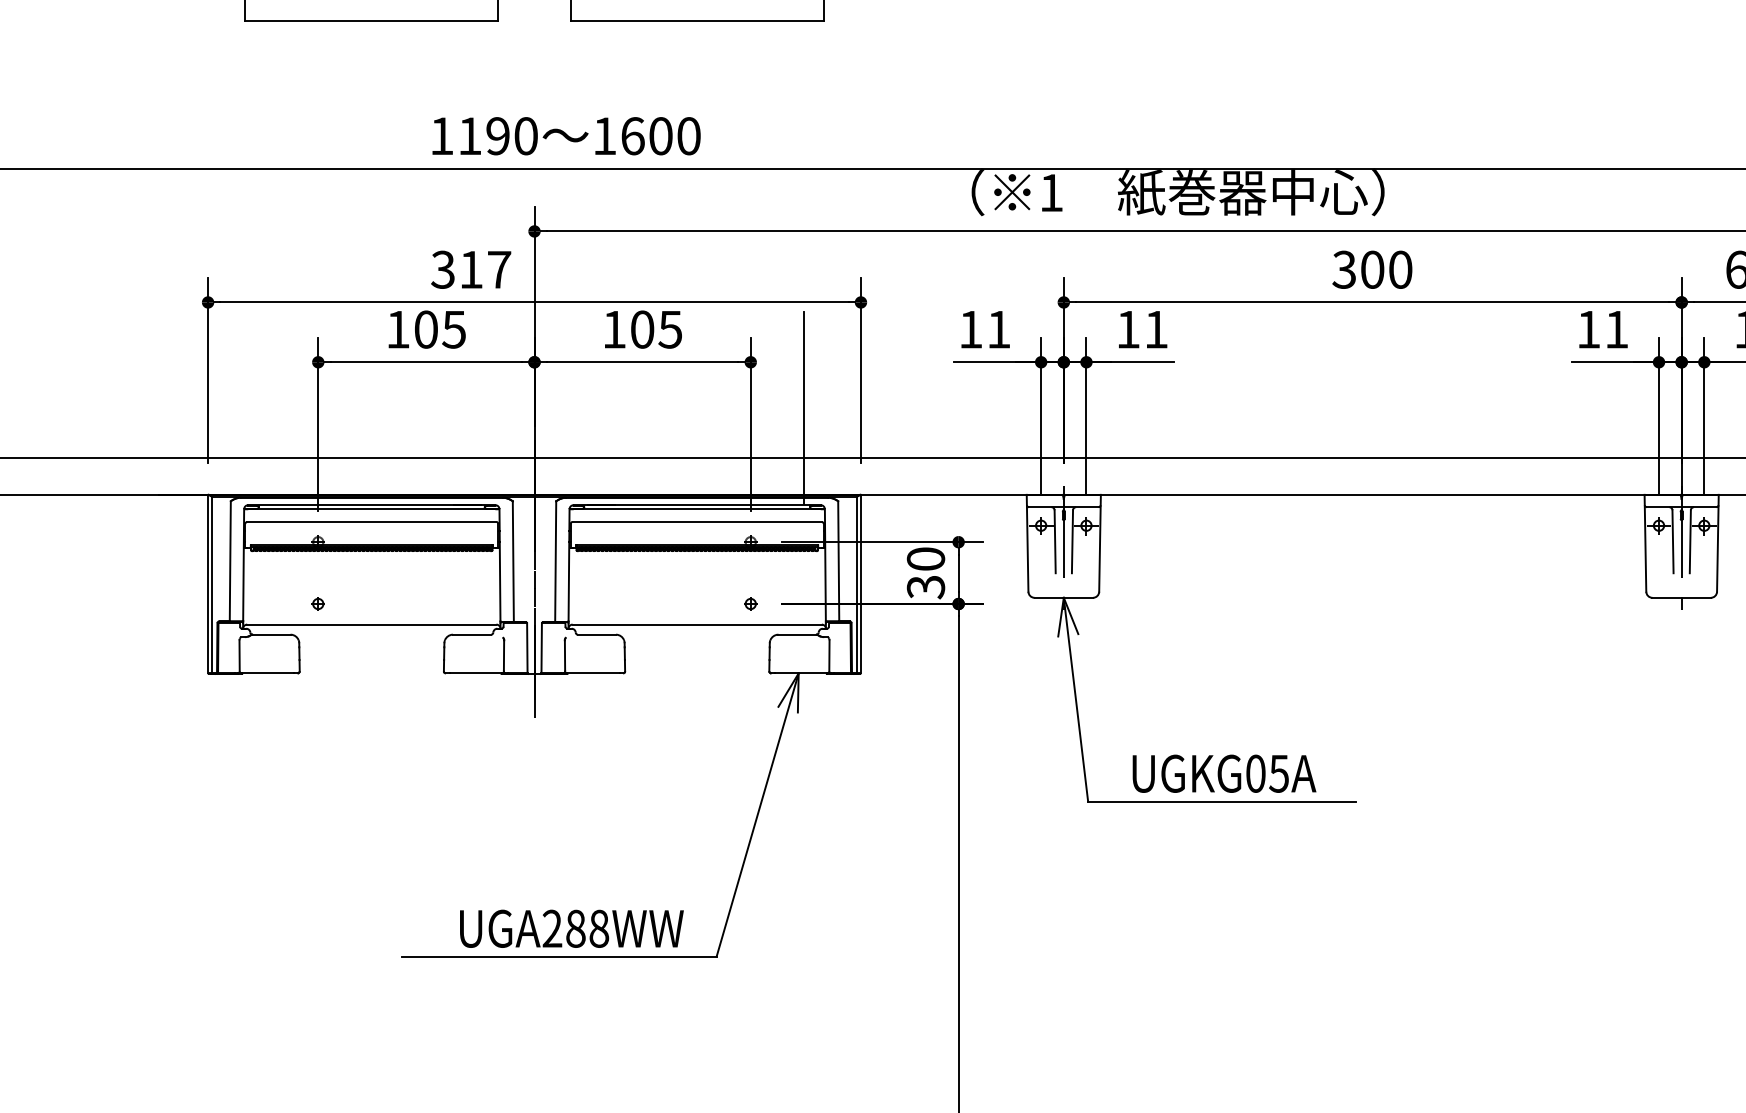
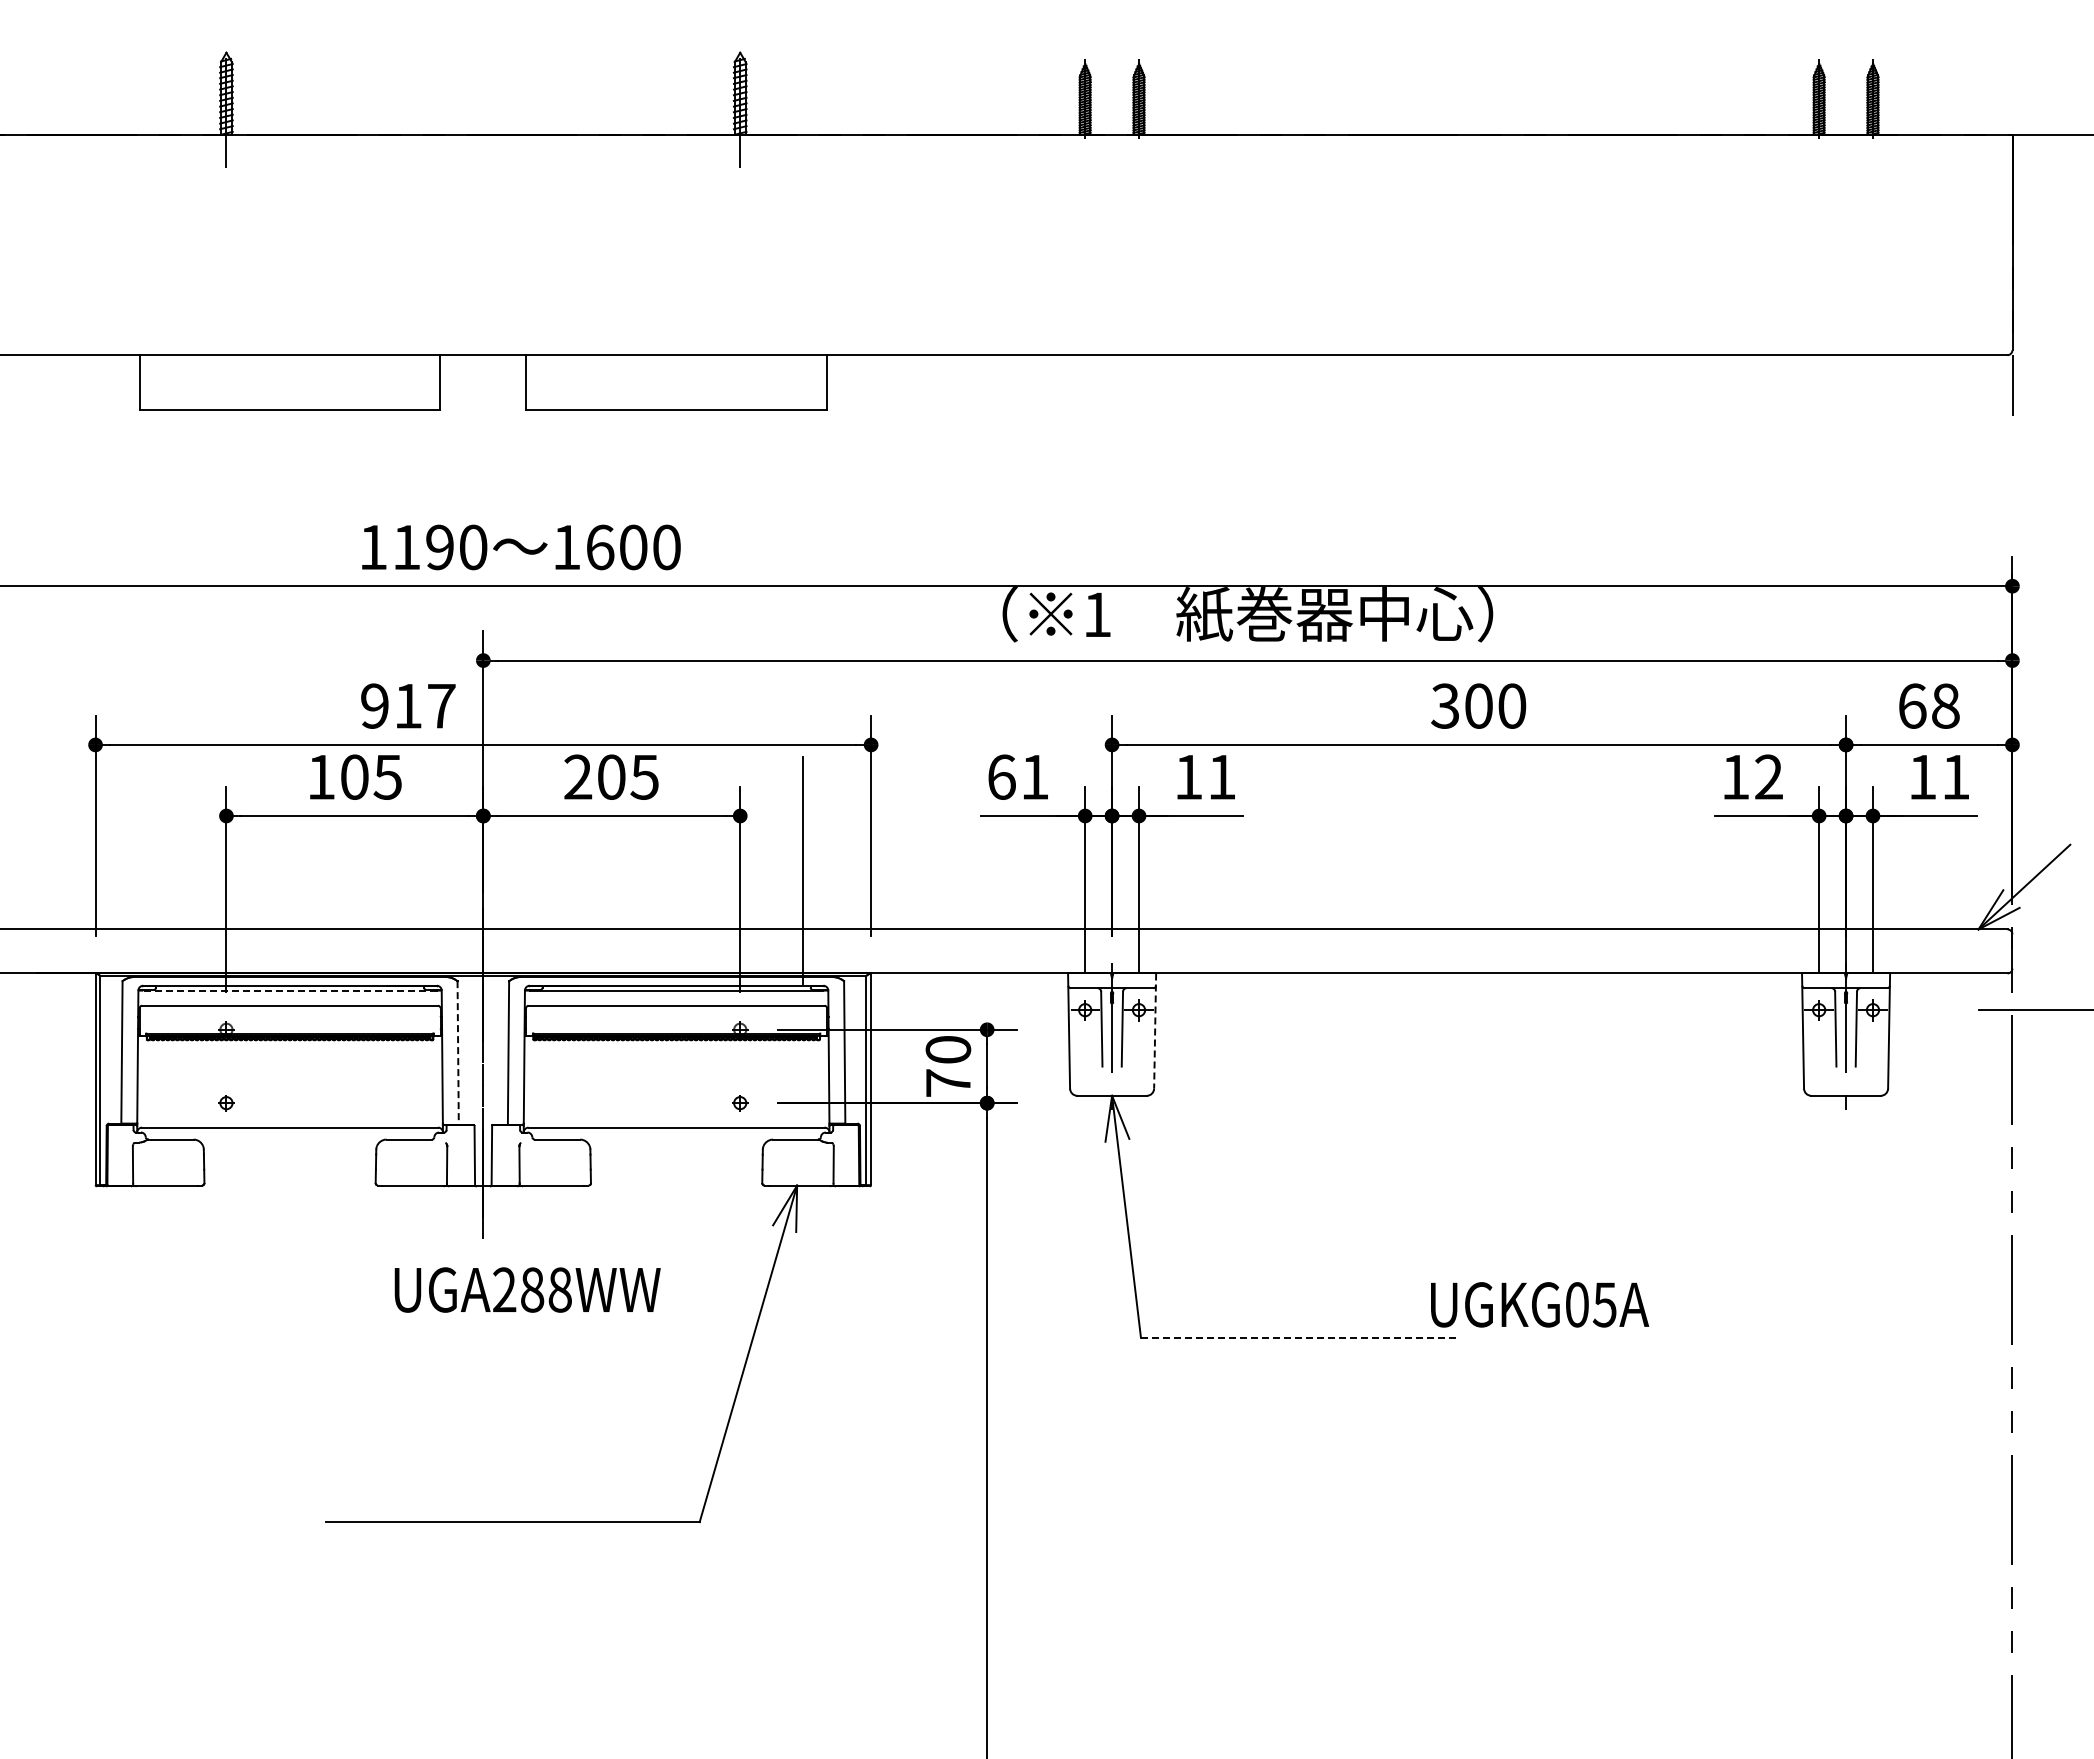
text: (442, 269) -> (374, 705), 317 -> 917
text: (614, 329) -> (578, 776), 105 -> 205
text: (970, 329) -> (1001, 776), 11 -> 61
text: (1616, 329) -> (1768, 776), 11 -> 12
line: (372, 509) -> (290, 990), solid -> dashed
line: (1100, 543) -> (1155, 1031), solid -> dashed
line: (513, 561) -> (458, 1052), solid -> dashed
text: (926, 587) -> (948, 1083), 30 -> 70
text: (1224, 773) -> (1540, 1304), moved
line: (1222, 801) -> (1300, 1337), solid -> dashed
text: (571, 928) -> (527, 1289), moved

